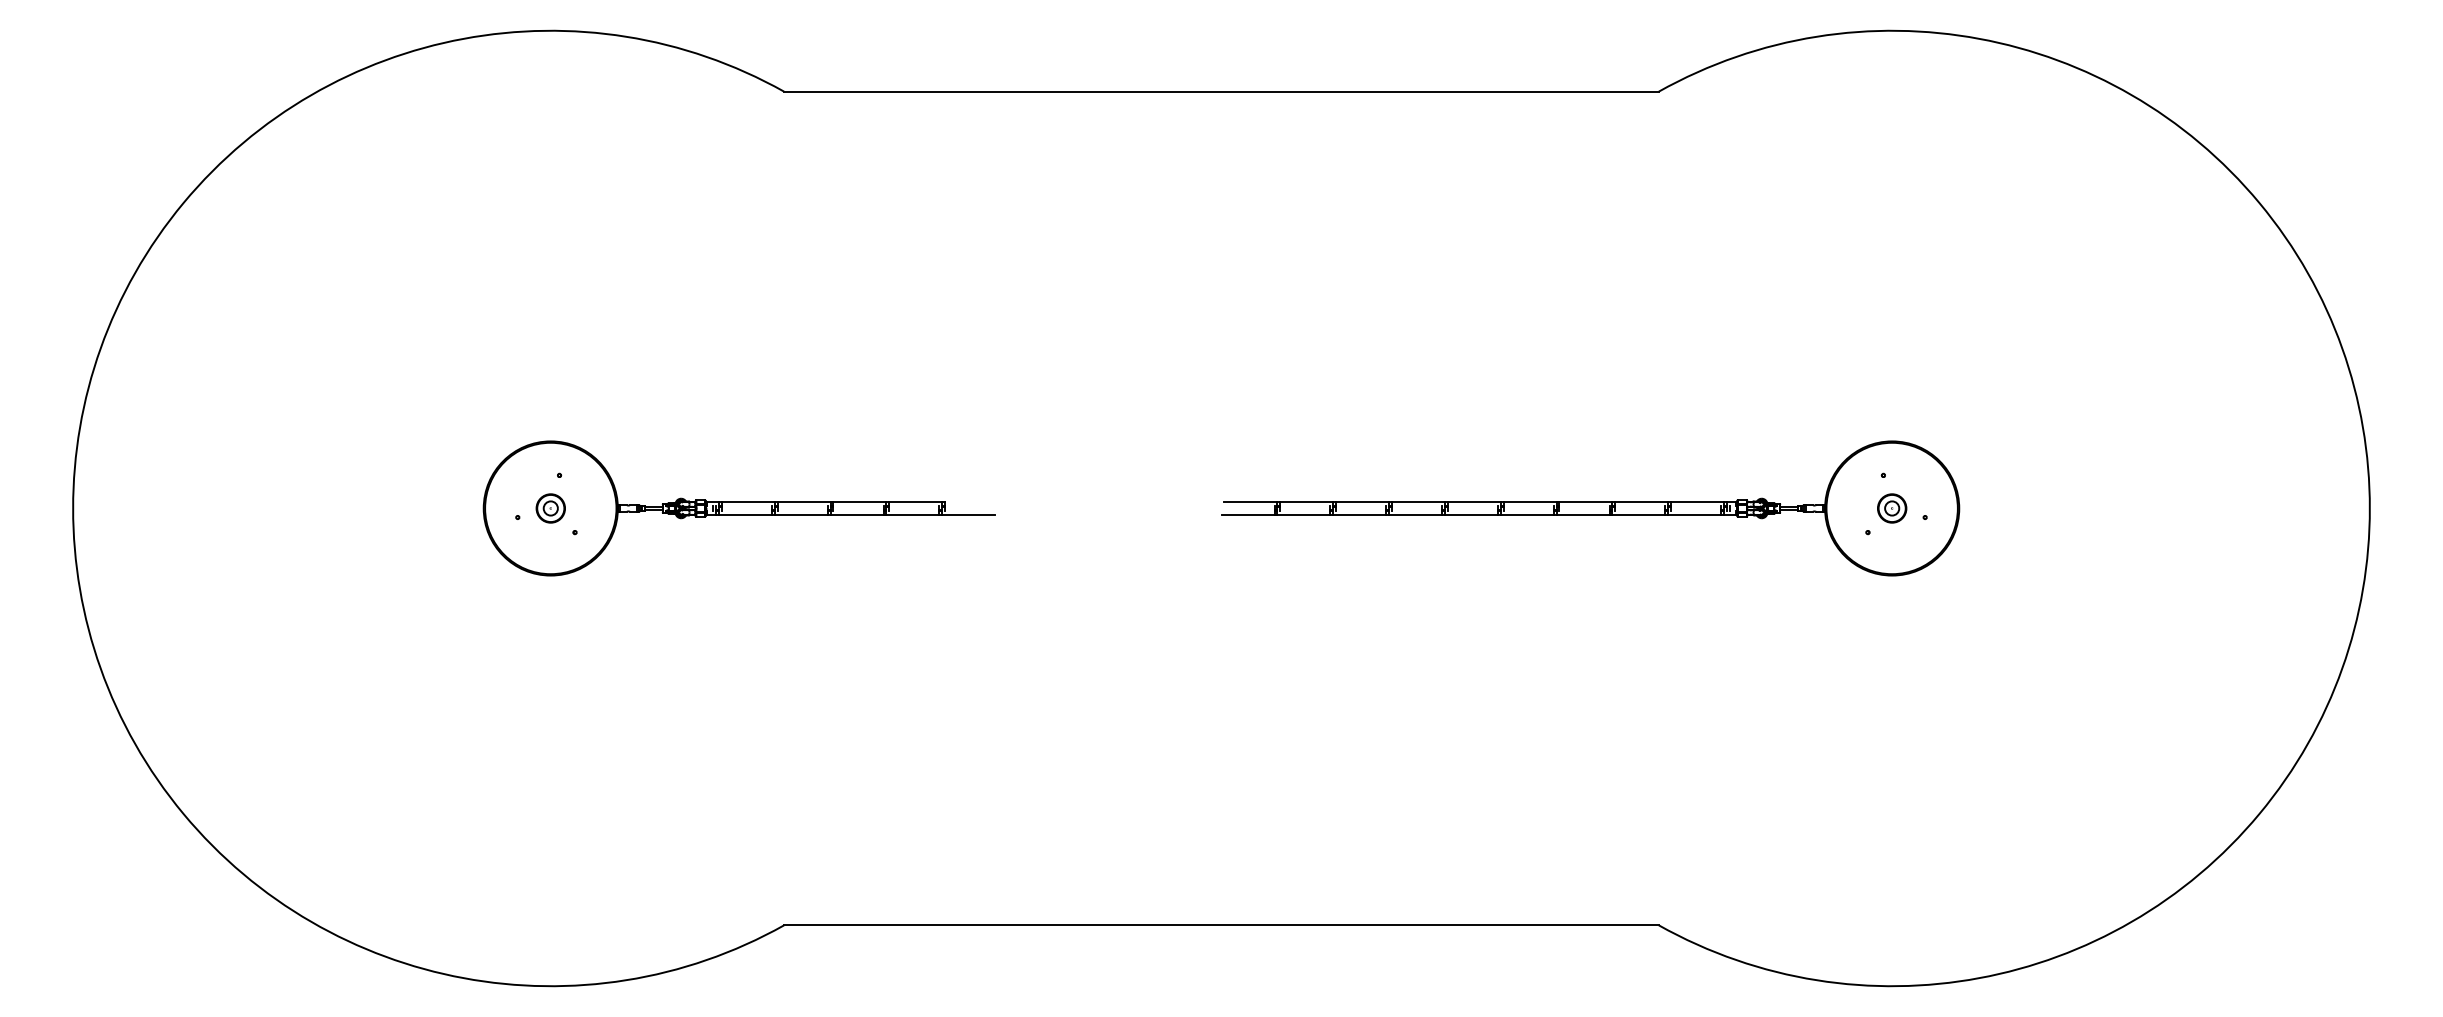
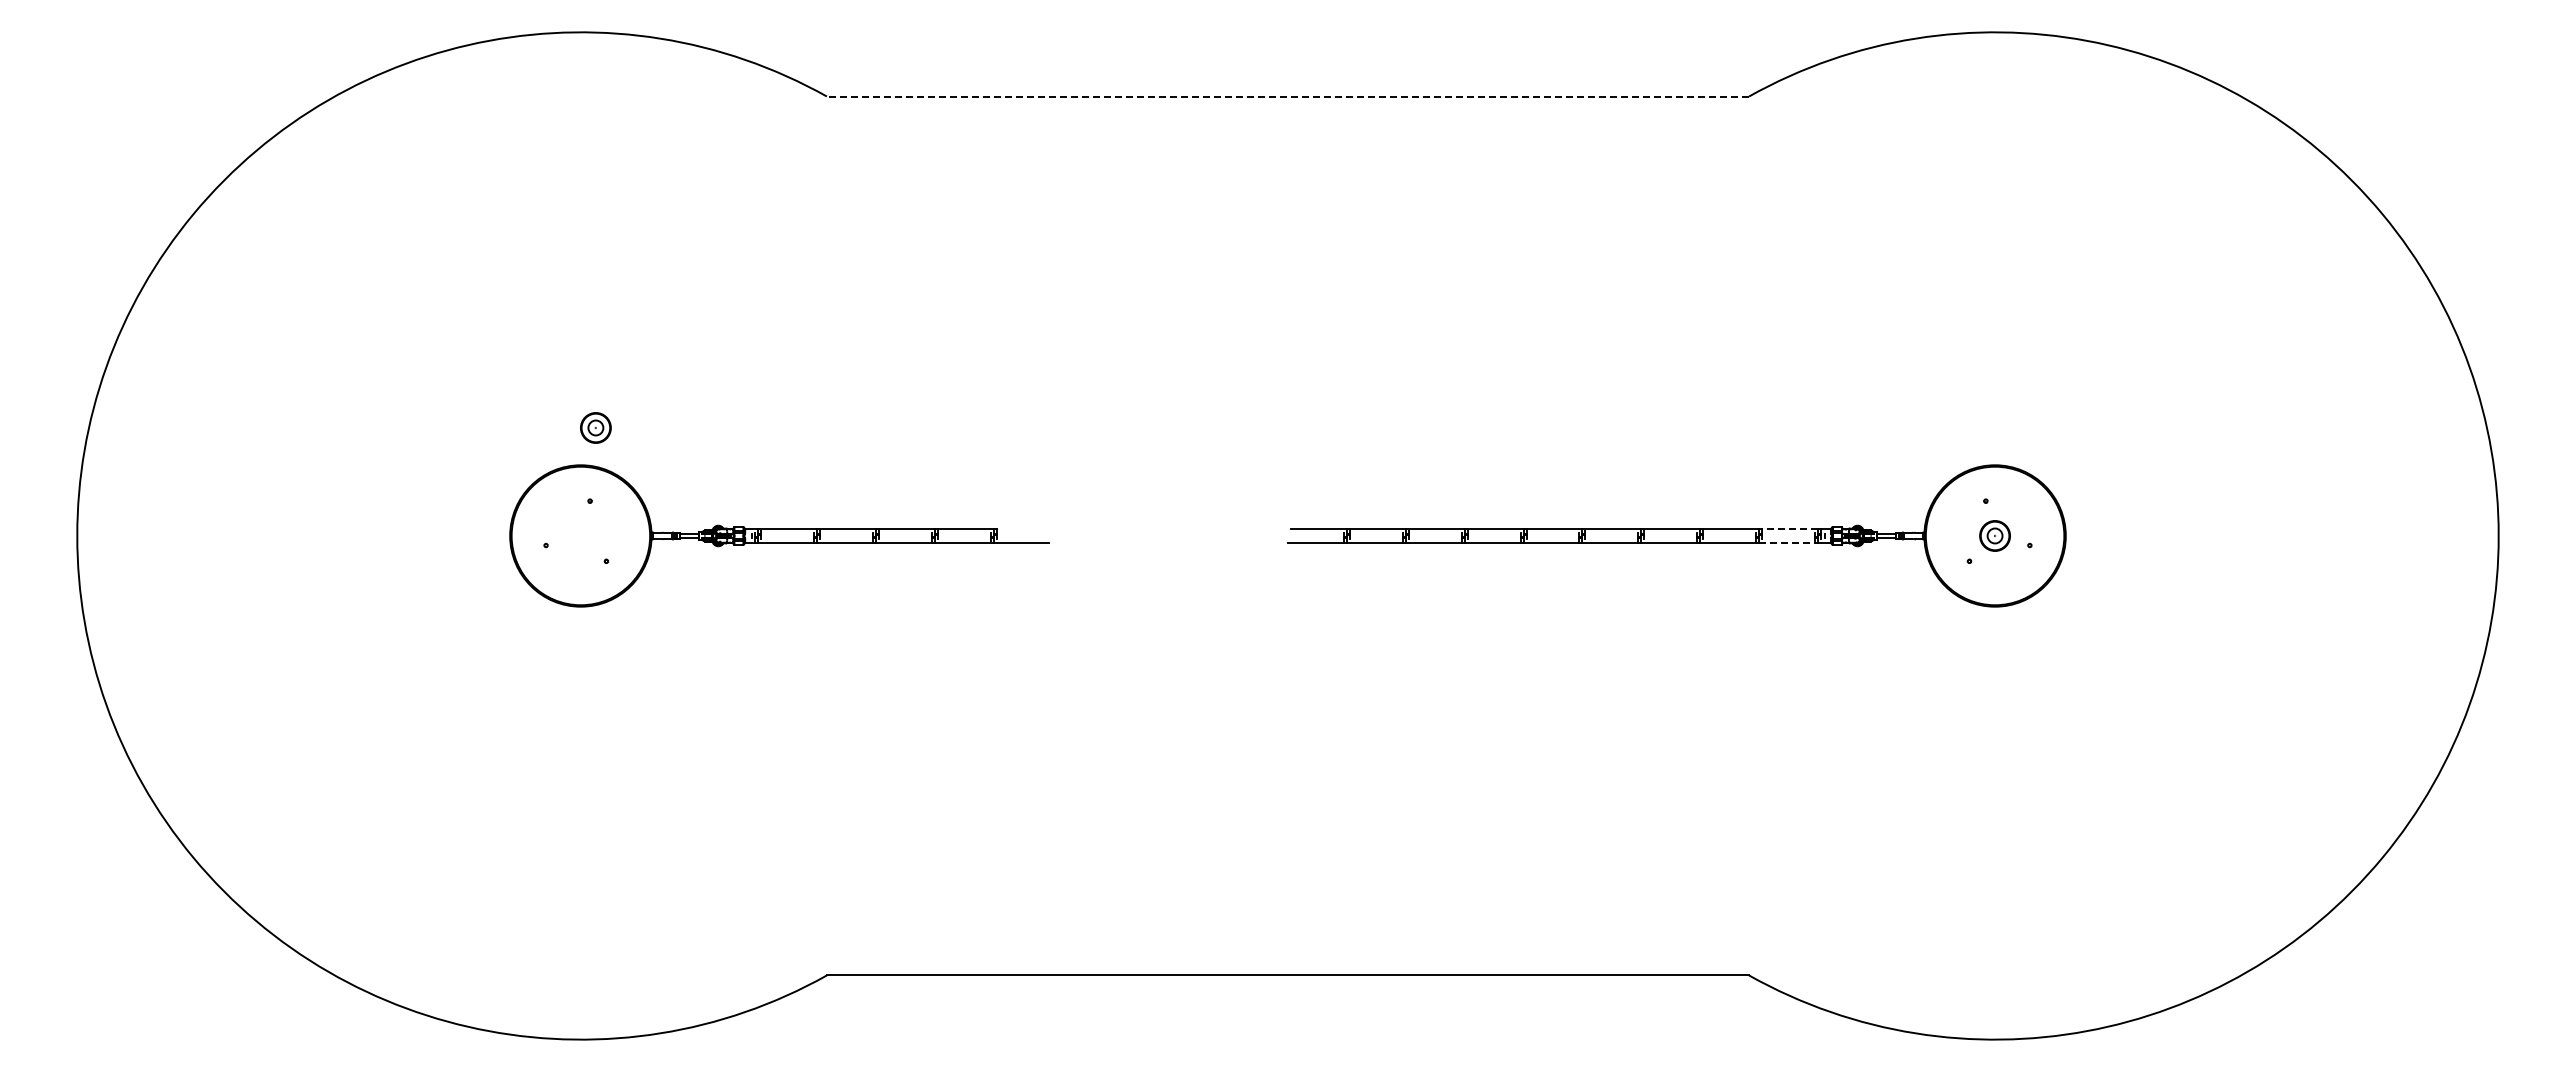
line: (1221, 91) -> (1287, 96), solid -> dashed
line: (1697, 502) -> (1789, 529), solid -> dashed
part: (550, 508) -> (595, 427), moved
line: (1694, 514) -> (1786, 542), solid -> dashed

